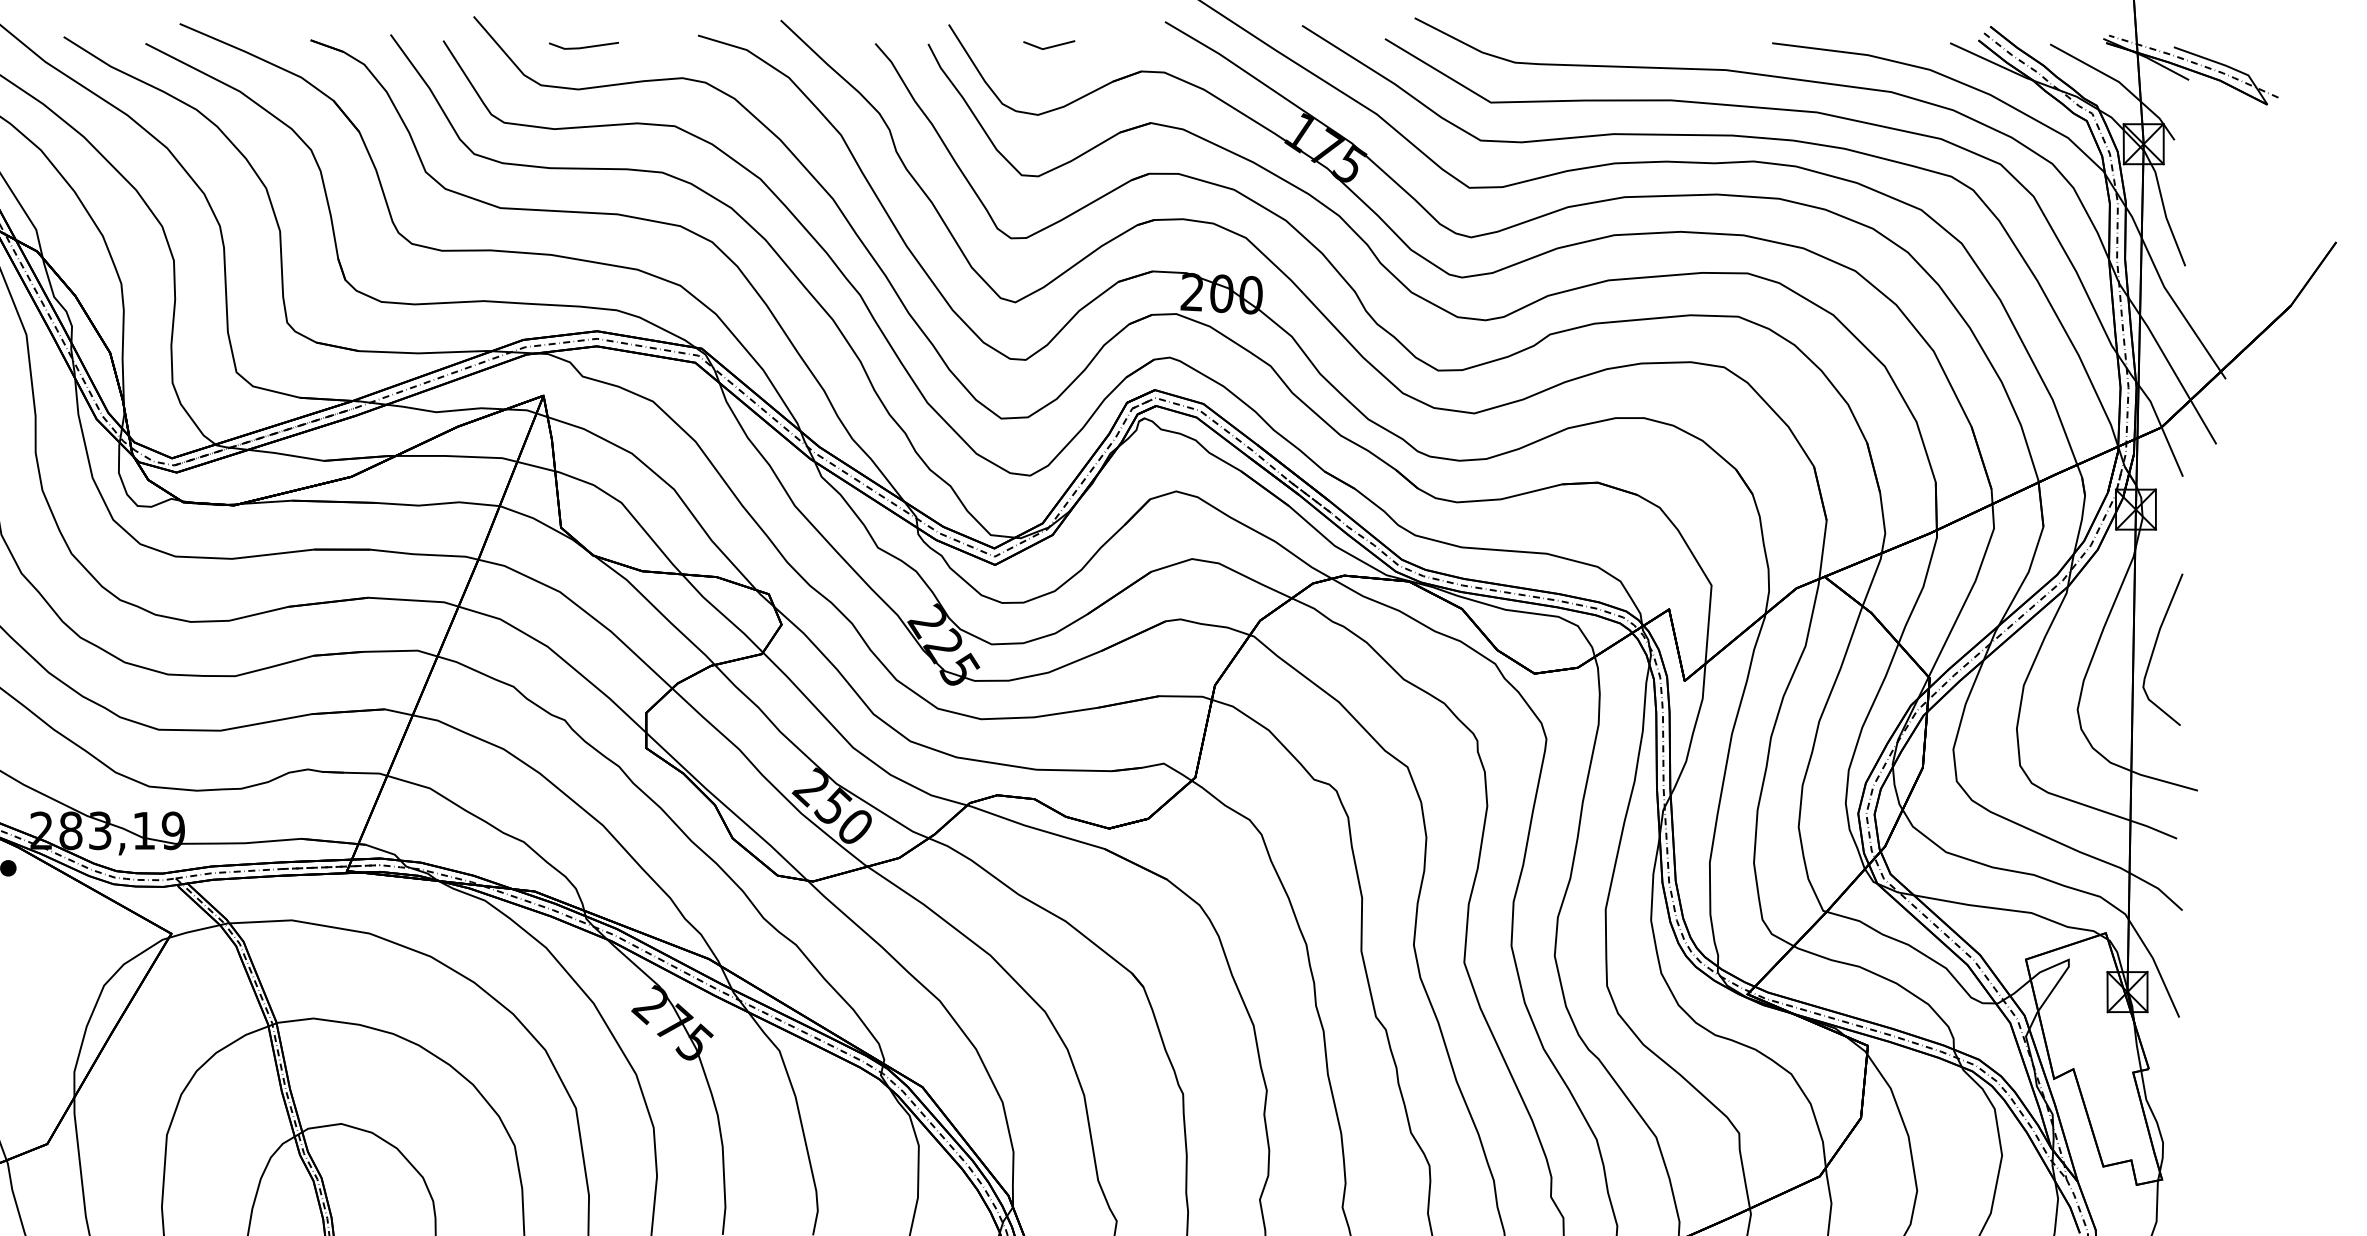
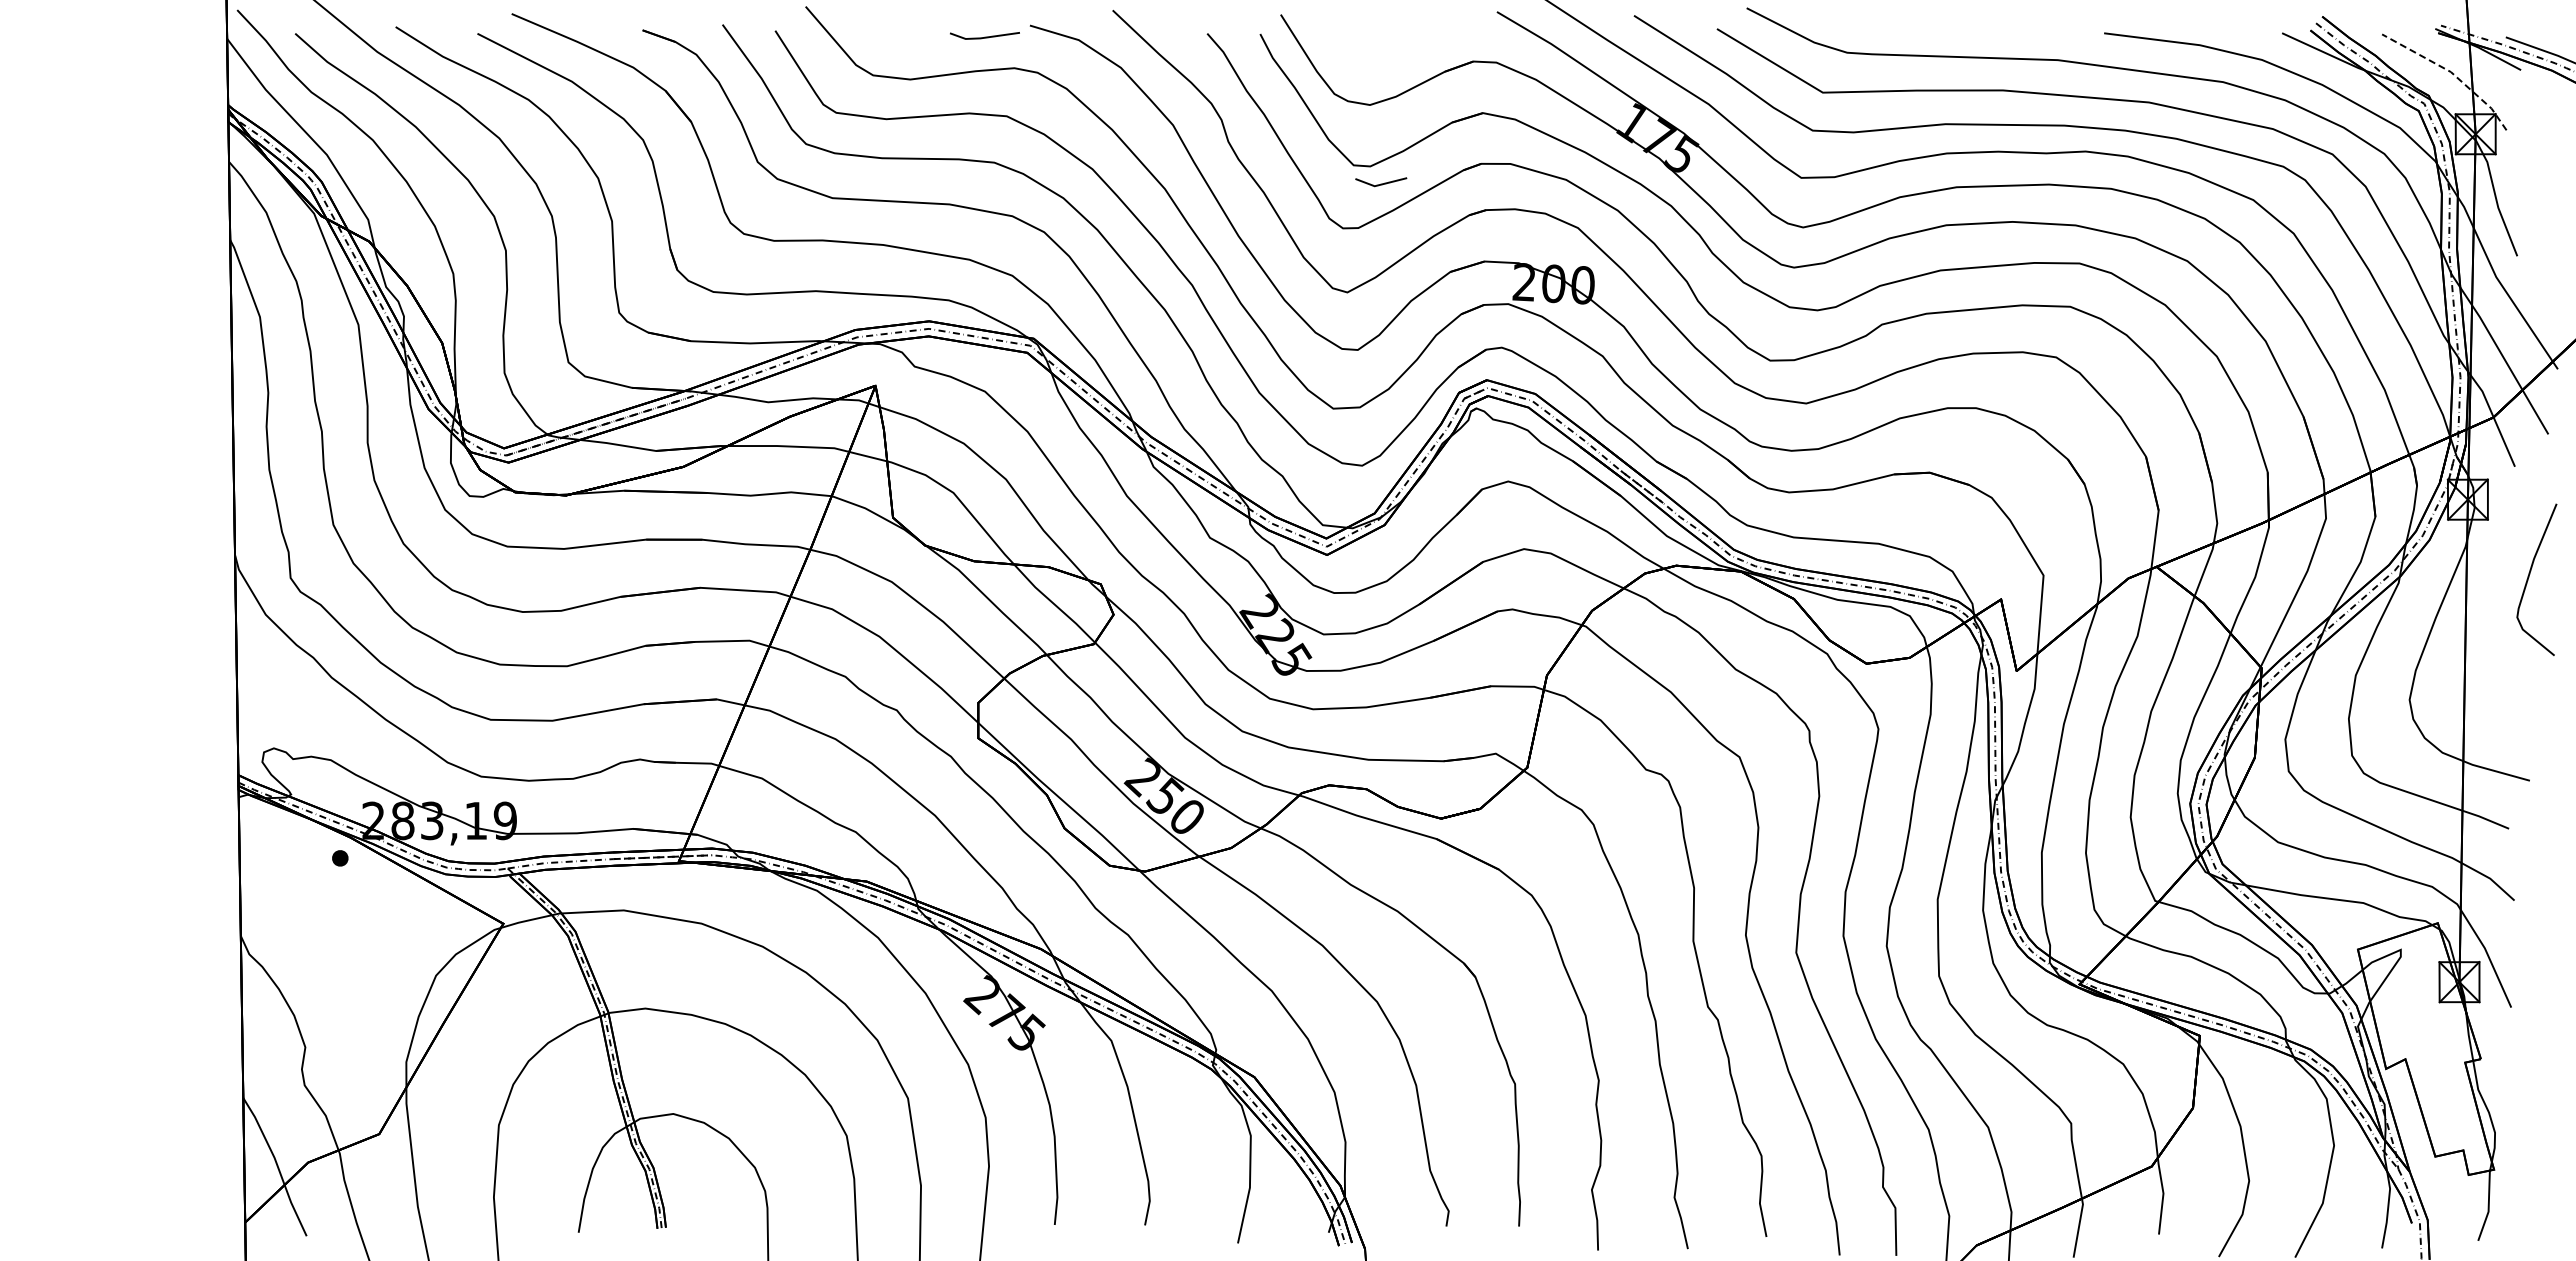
line: (583, 46) -> (984, 36), moved
line: (1049, 46) -> (1381, 183), moved
line: (2119, 82) -> (2451, 72), solid -> dashed
curve: (2155, 647) -> (2529, 577), moved

